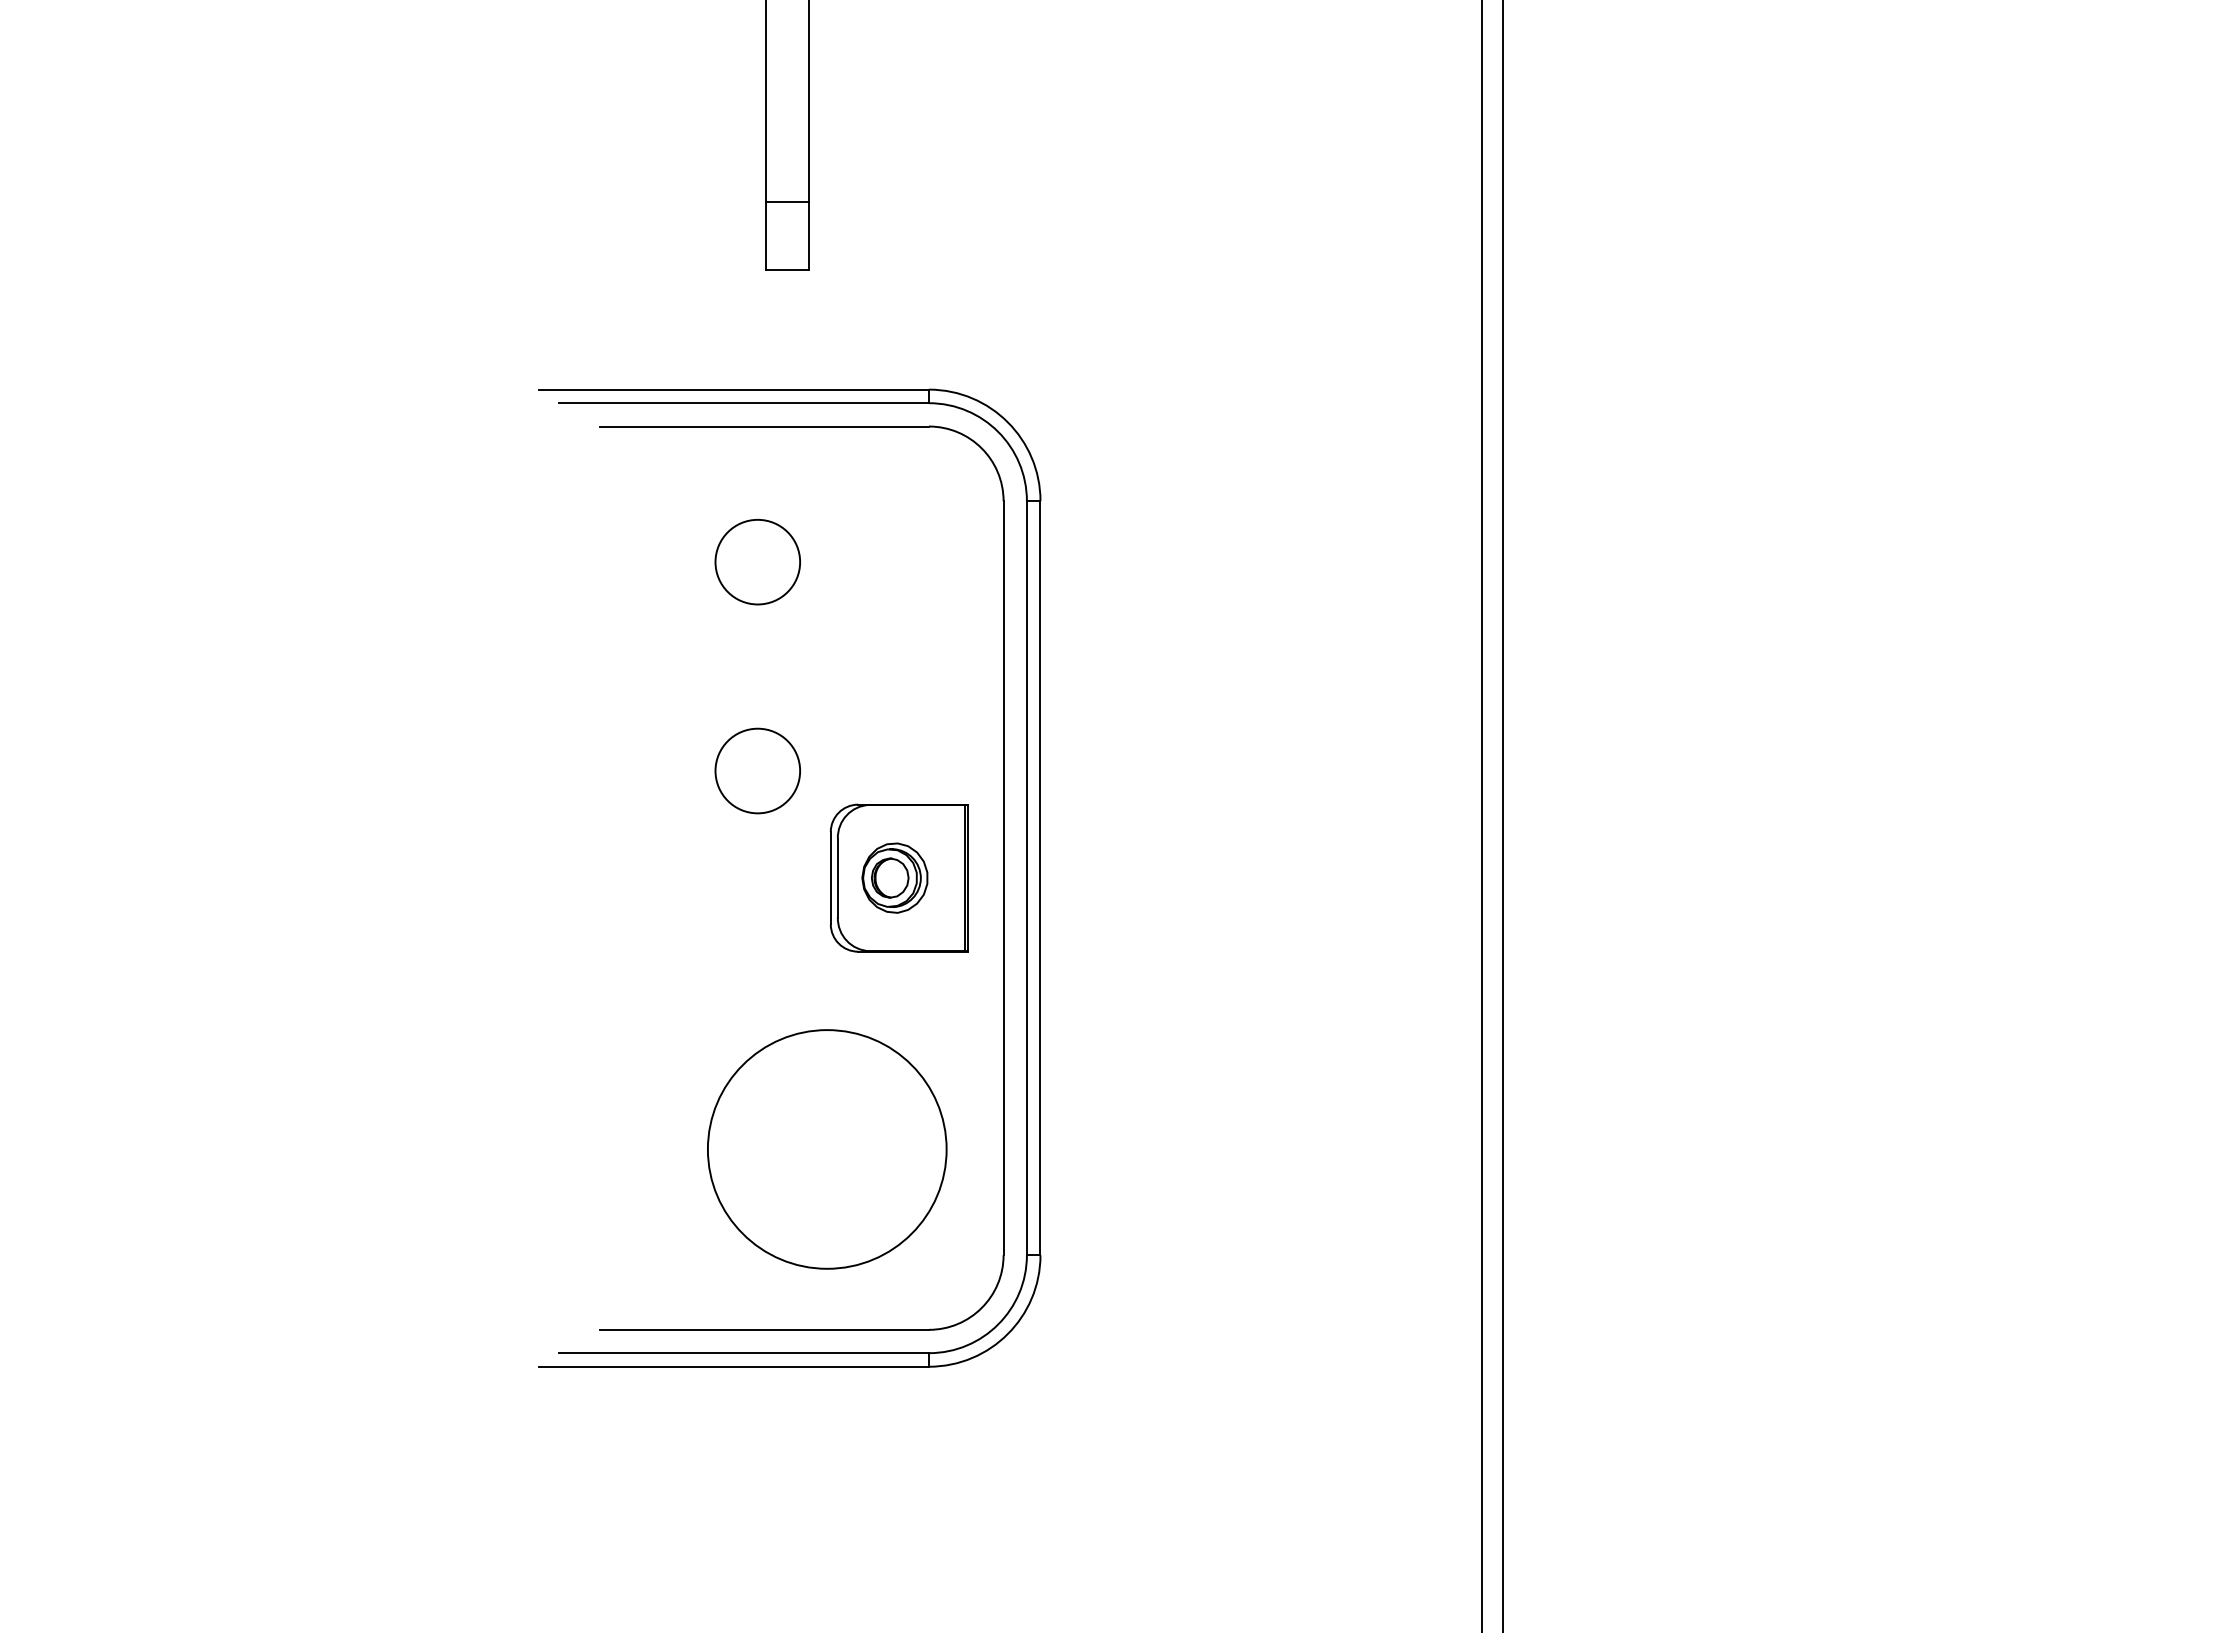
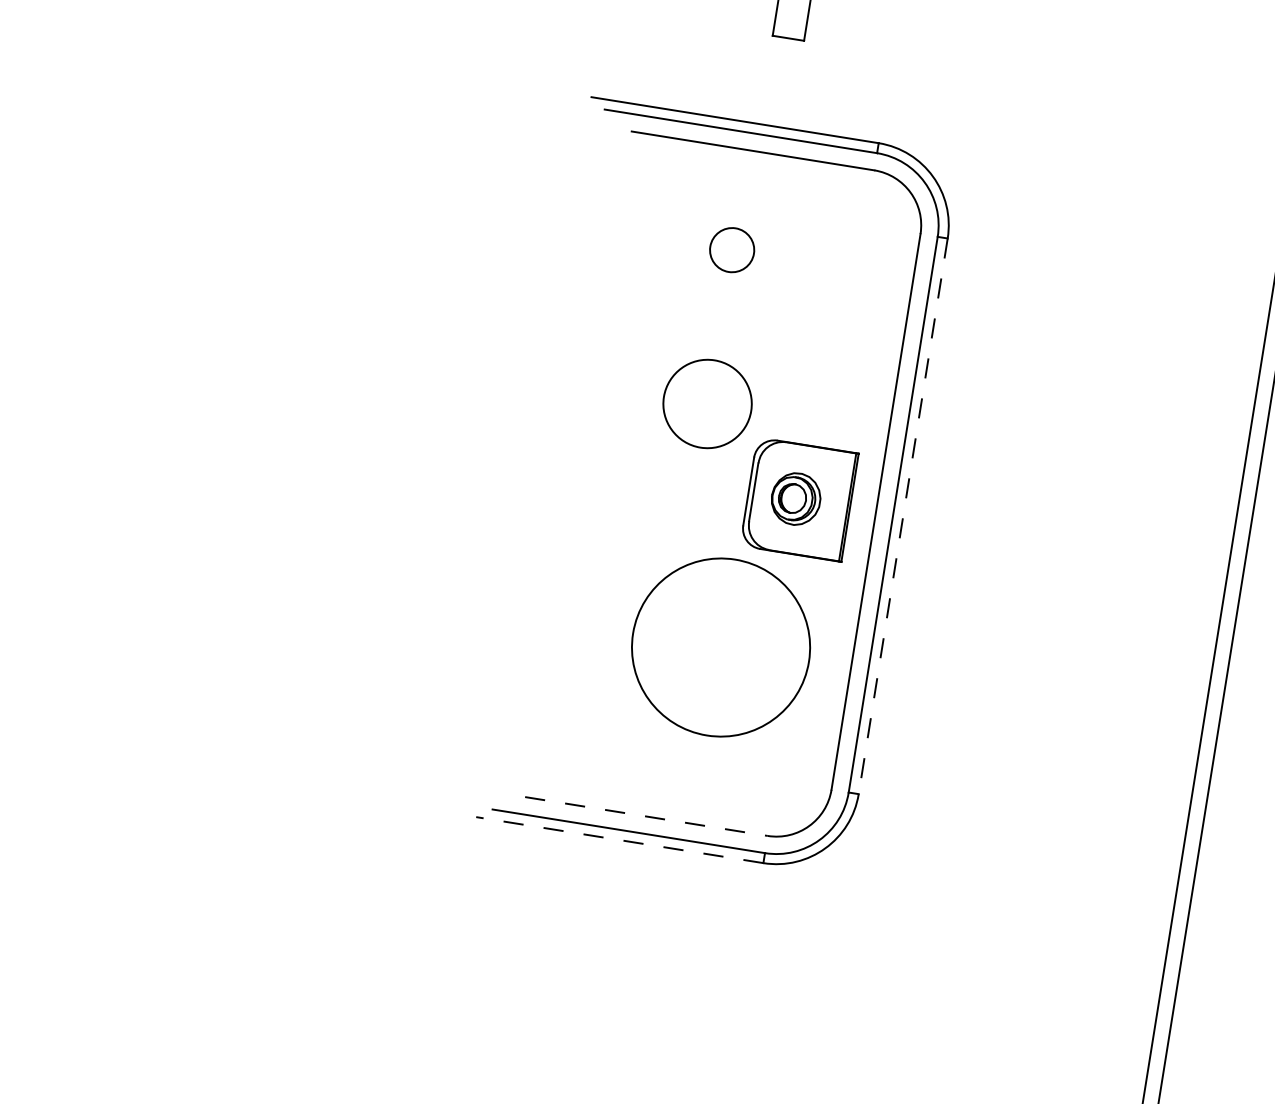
circle: (757, 562) -> (731, 250), size x0.7
circle: (757, 770) -> (707, 403), size x1.4
line: (1040, 878) -> (903, 516), solid -> dashed
circle: (827, 1149) -> (721, 647), moved
line: (764, 1329) -> (646, 816), solid -> dashed
line: (734, 1366) -> (620, 839), solid -> dashed

